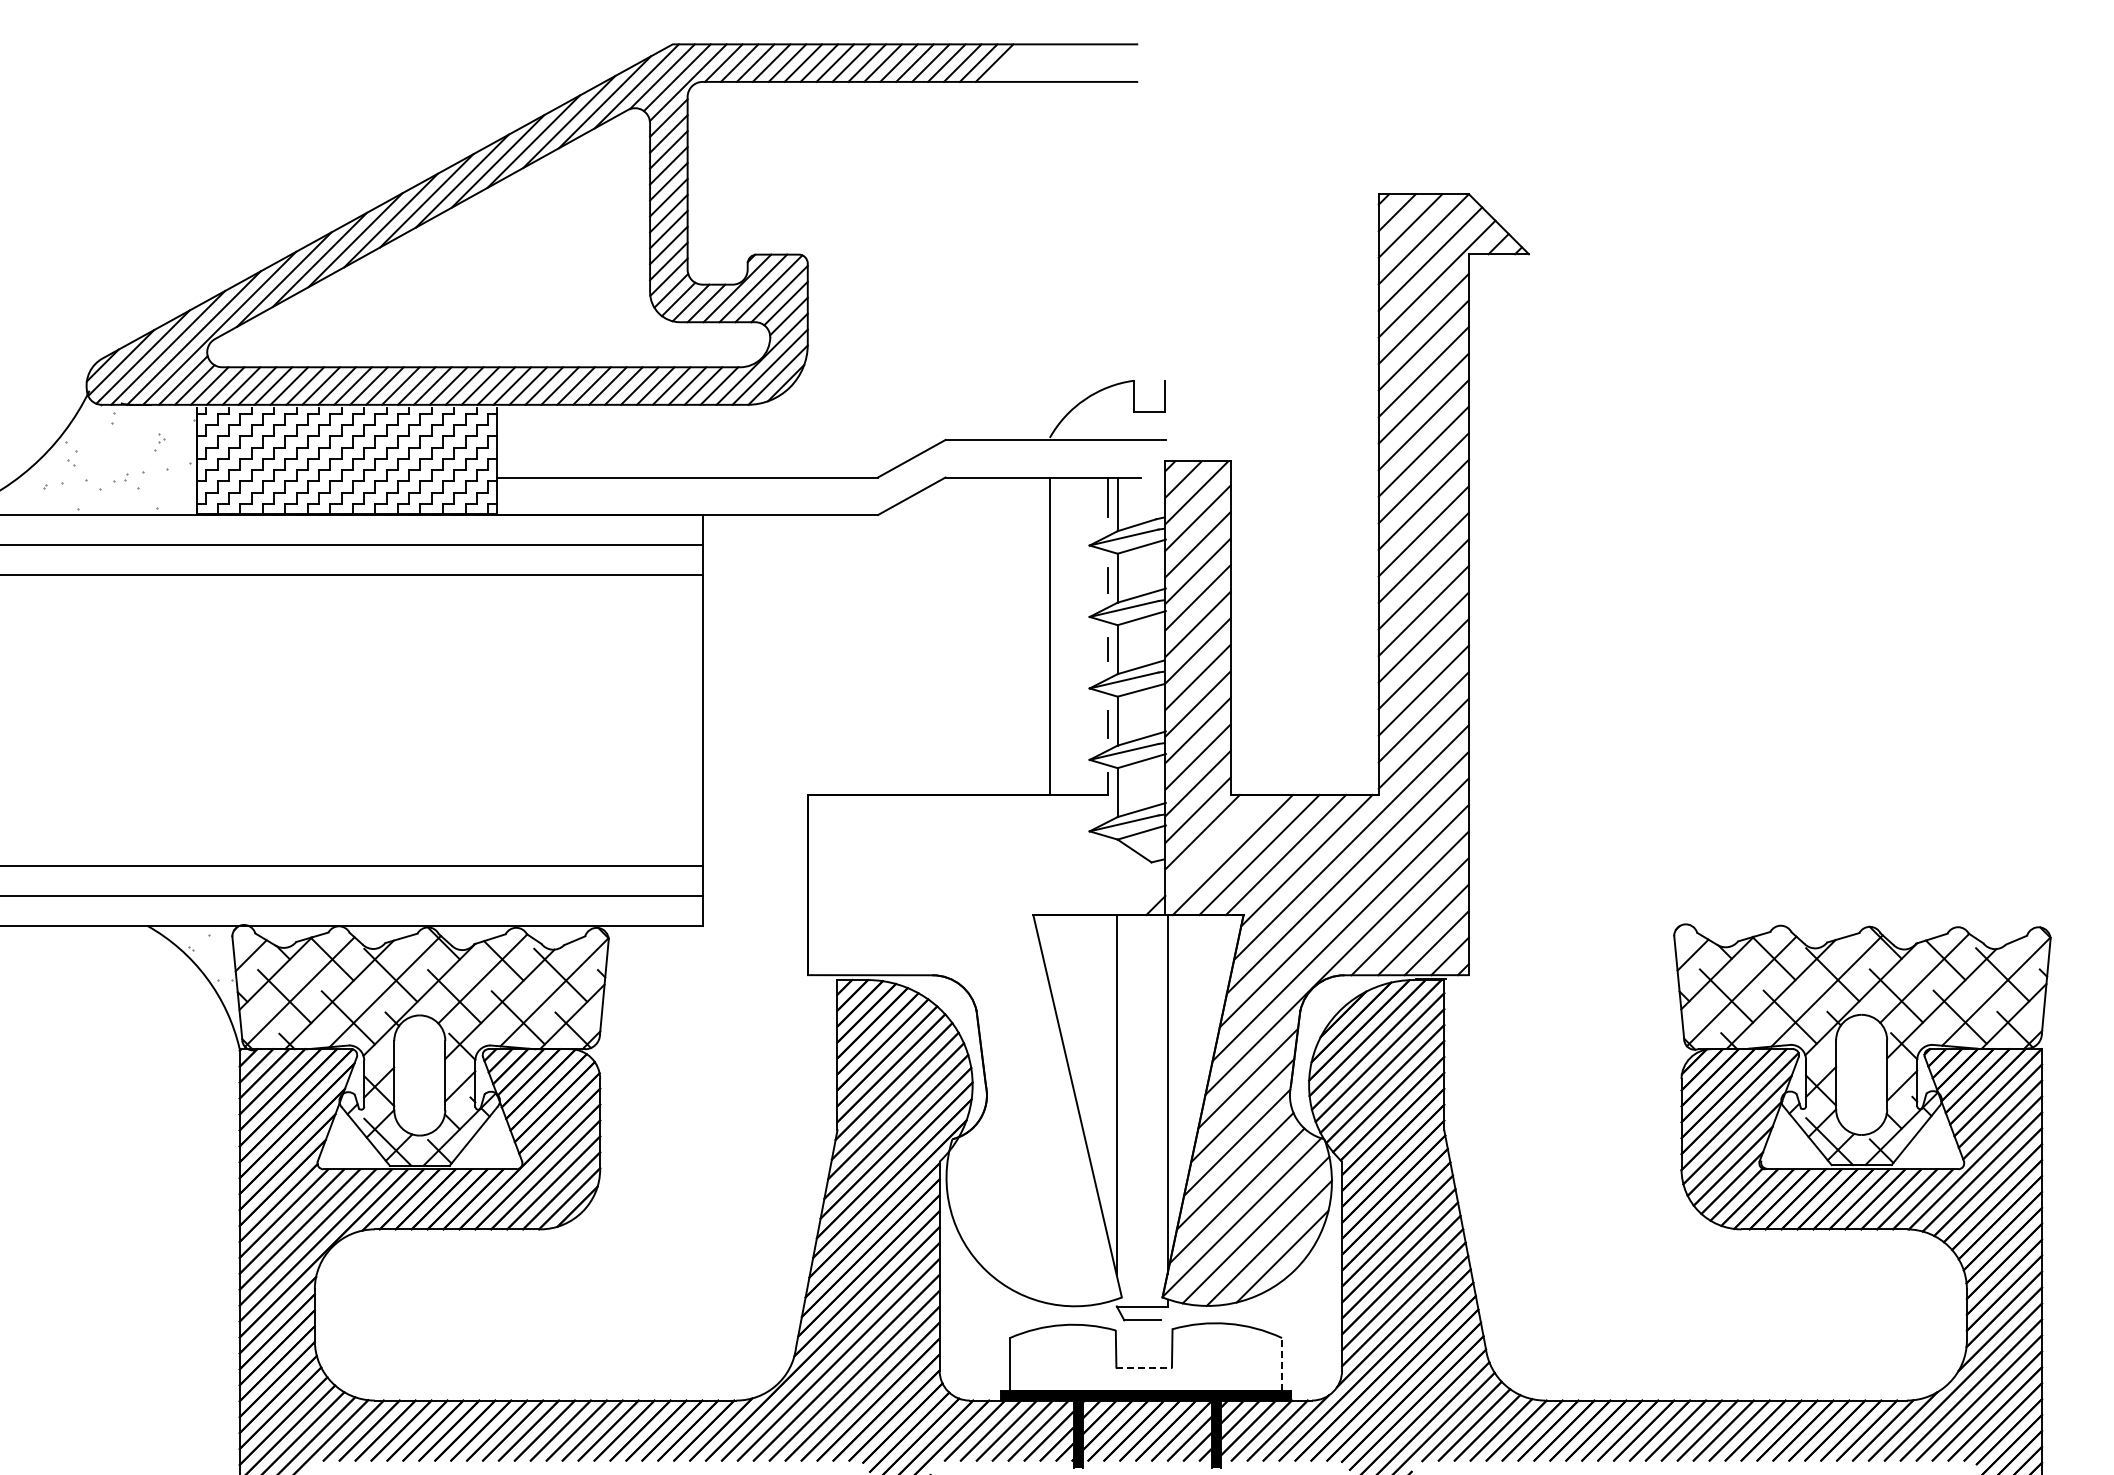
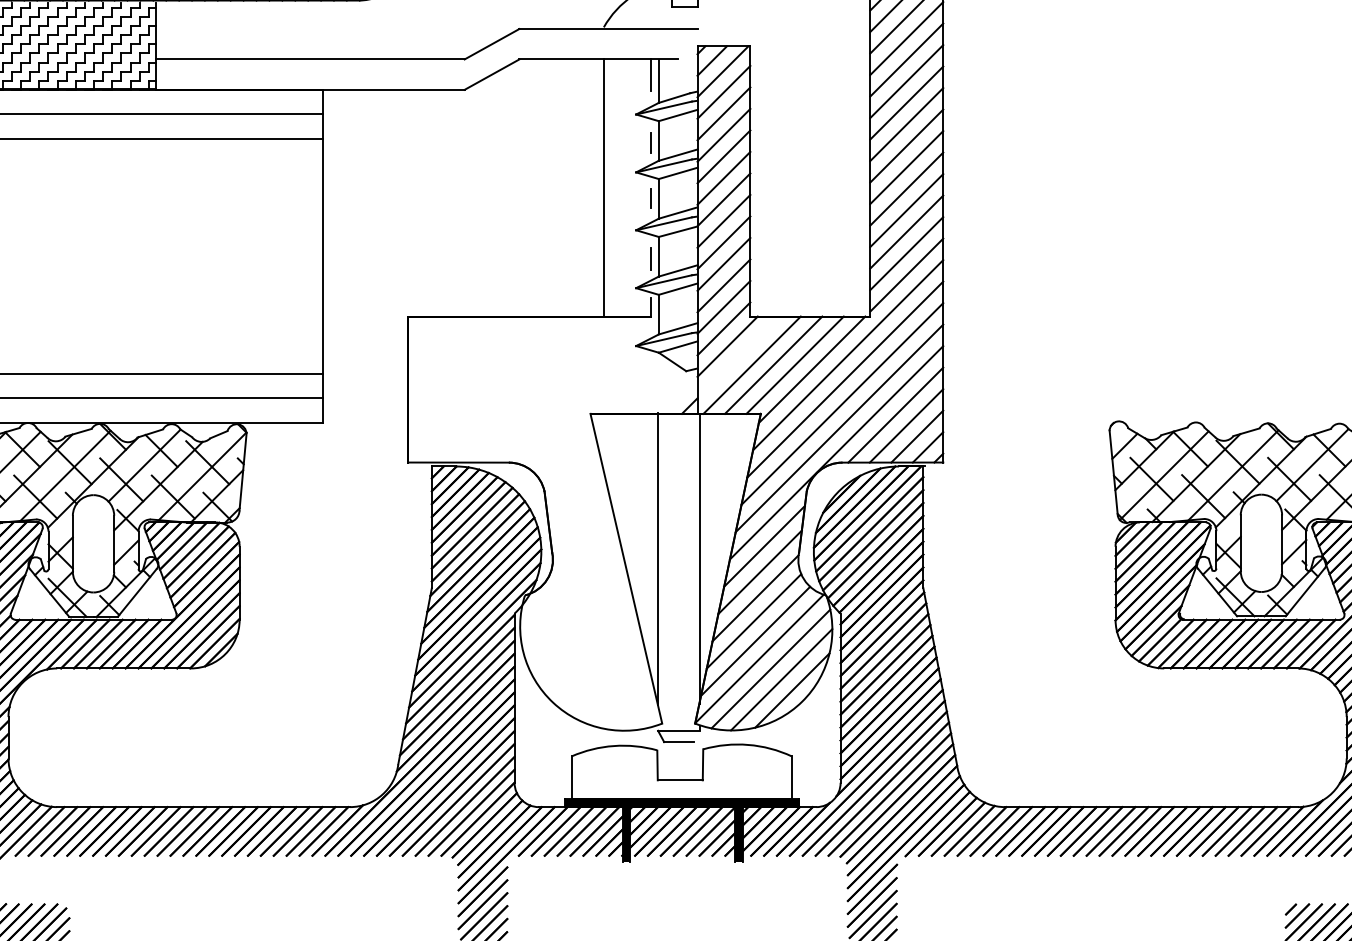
line: (1282, 1363) -> (792, 777), dashed -> solid
line: (1144, 1367) -> (680, 780), dashed -> solid

